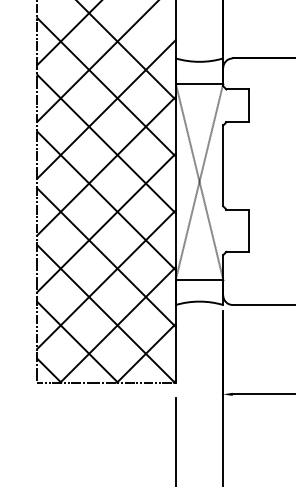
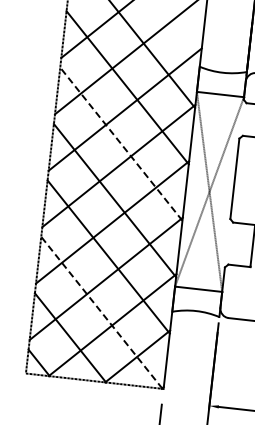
line: (106, 144) -> (121, 144), solid -> dashed
line: (105, 313) -> (101, 312), solid -> dashed

